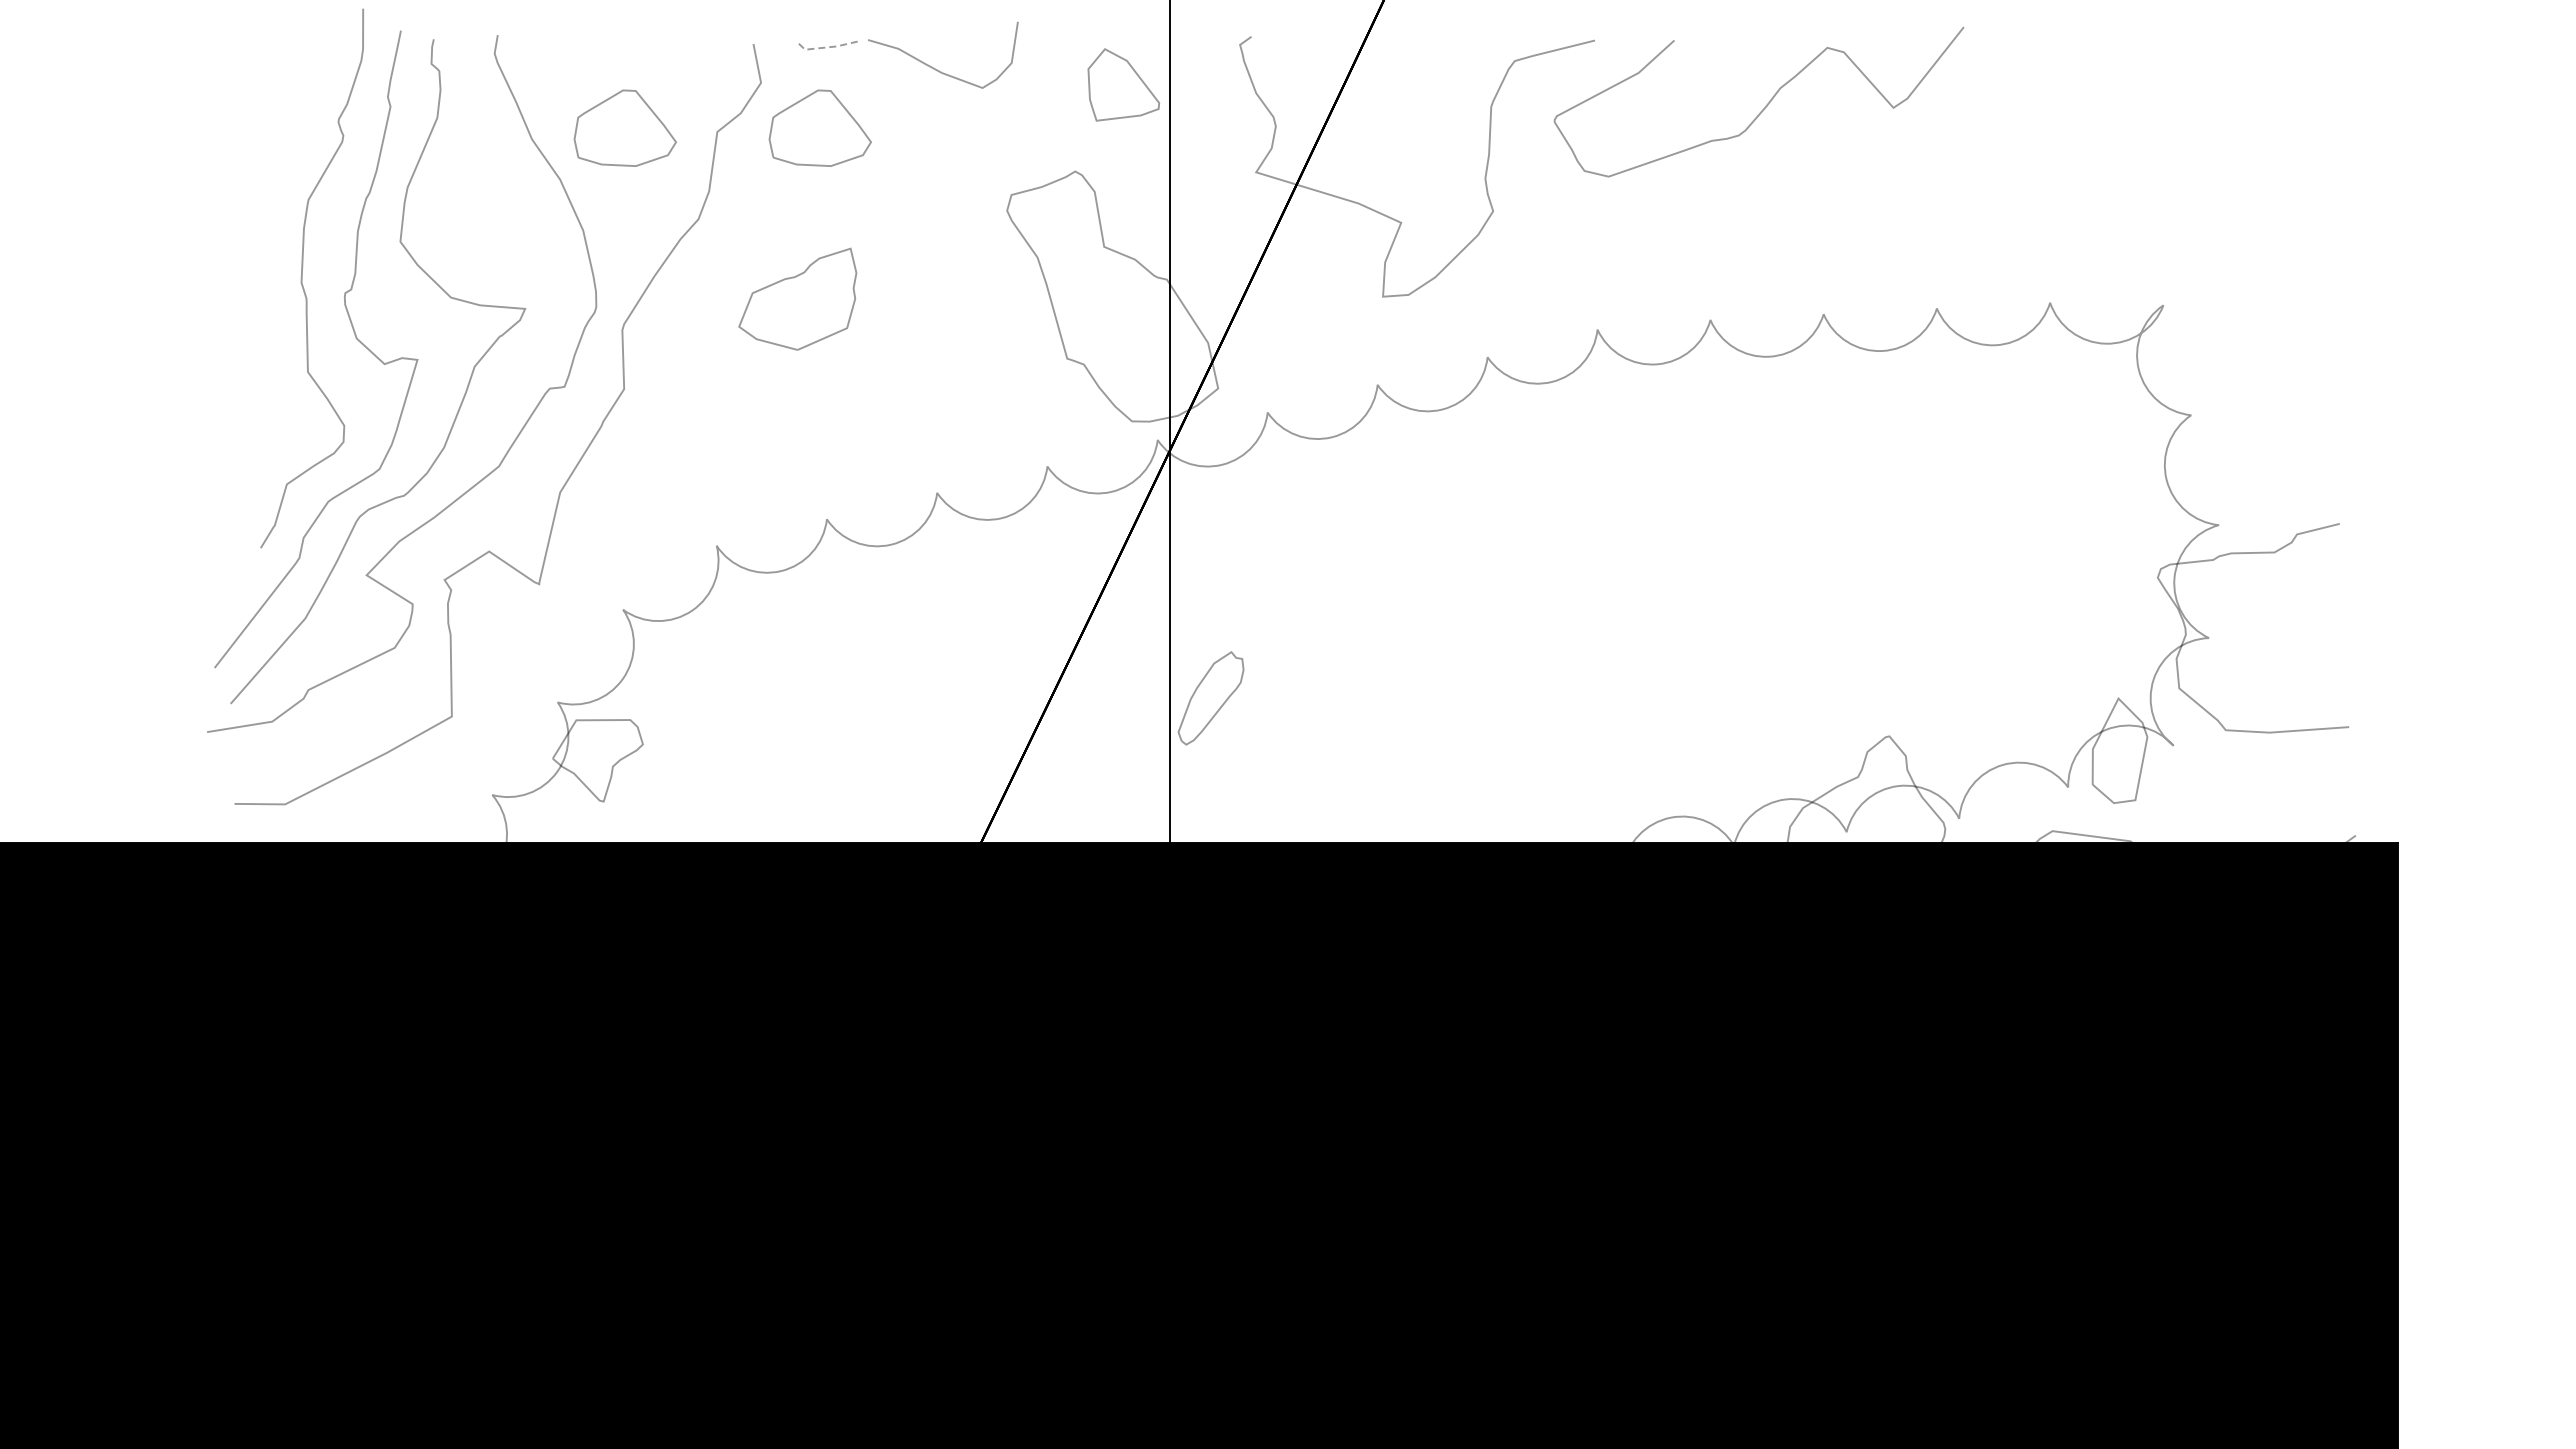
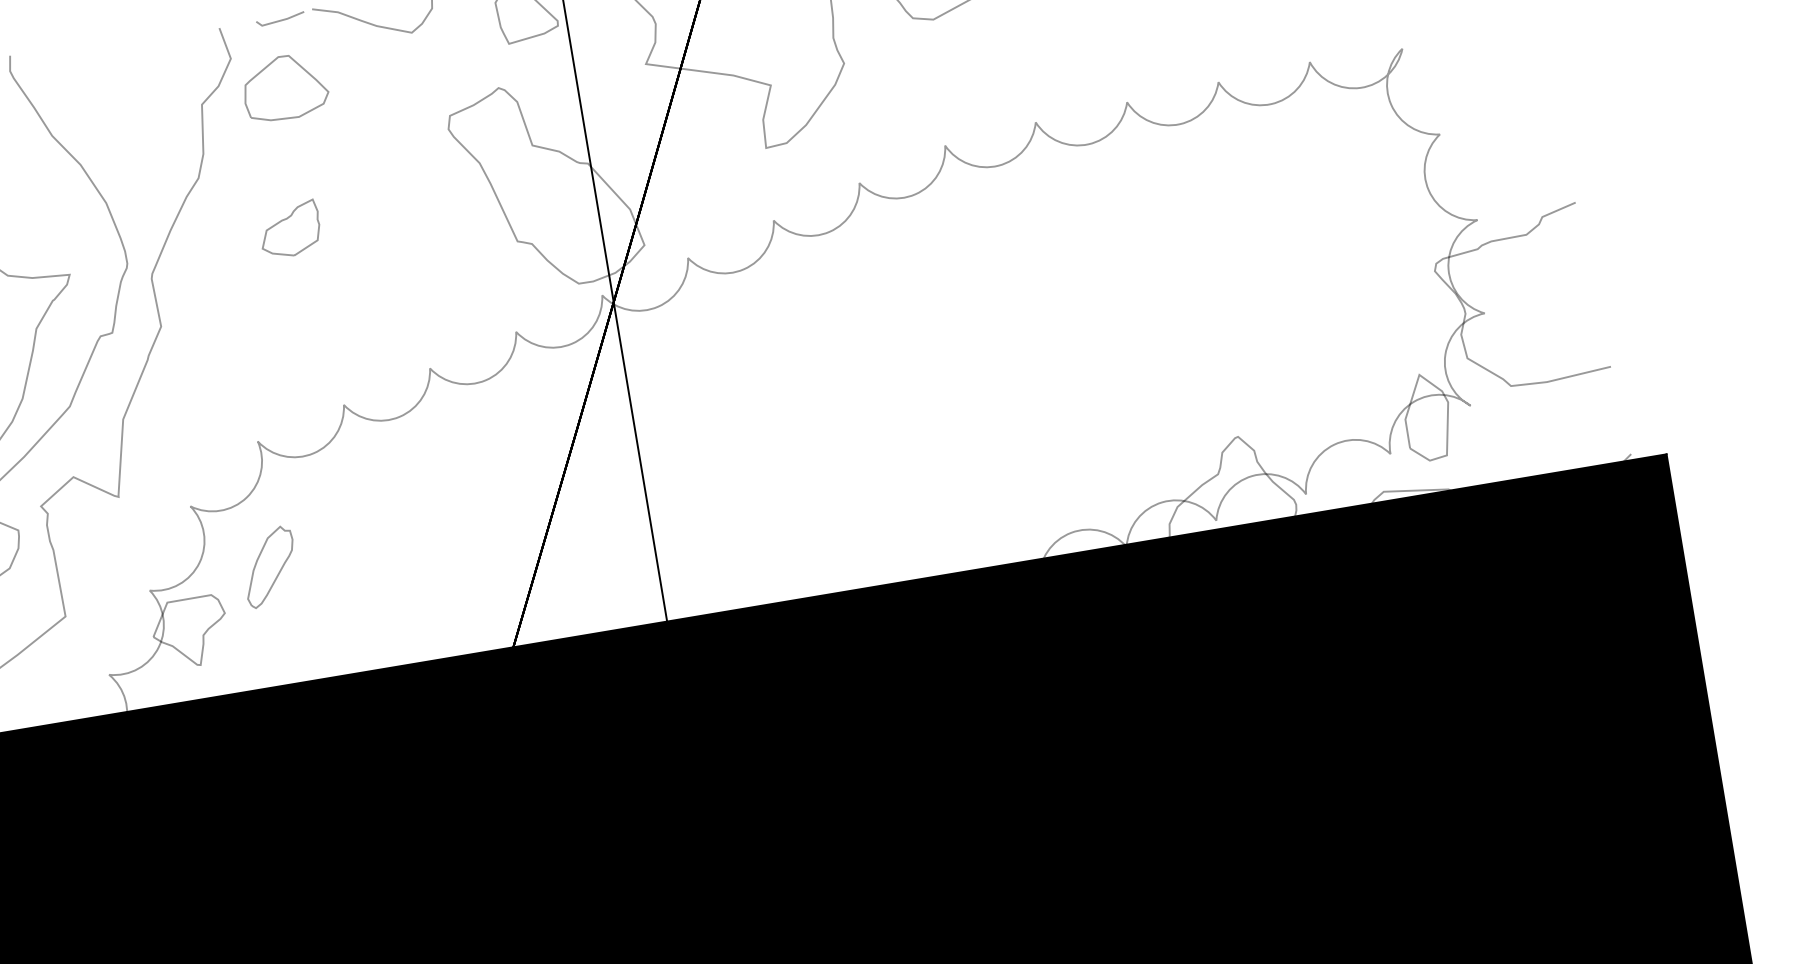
line: (827, 47) -> (280, 20), dashed -> solid
part: (624, 127) -> (125, 113), removed
part: (797, 298) -> (289, 229), size x0.62
part: (1210, 698) -> (269, 567), moved

